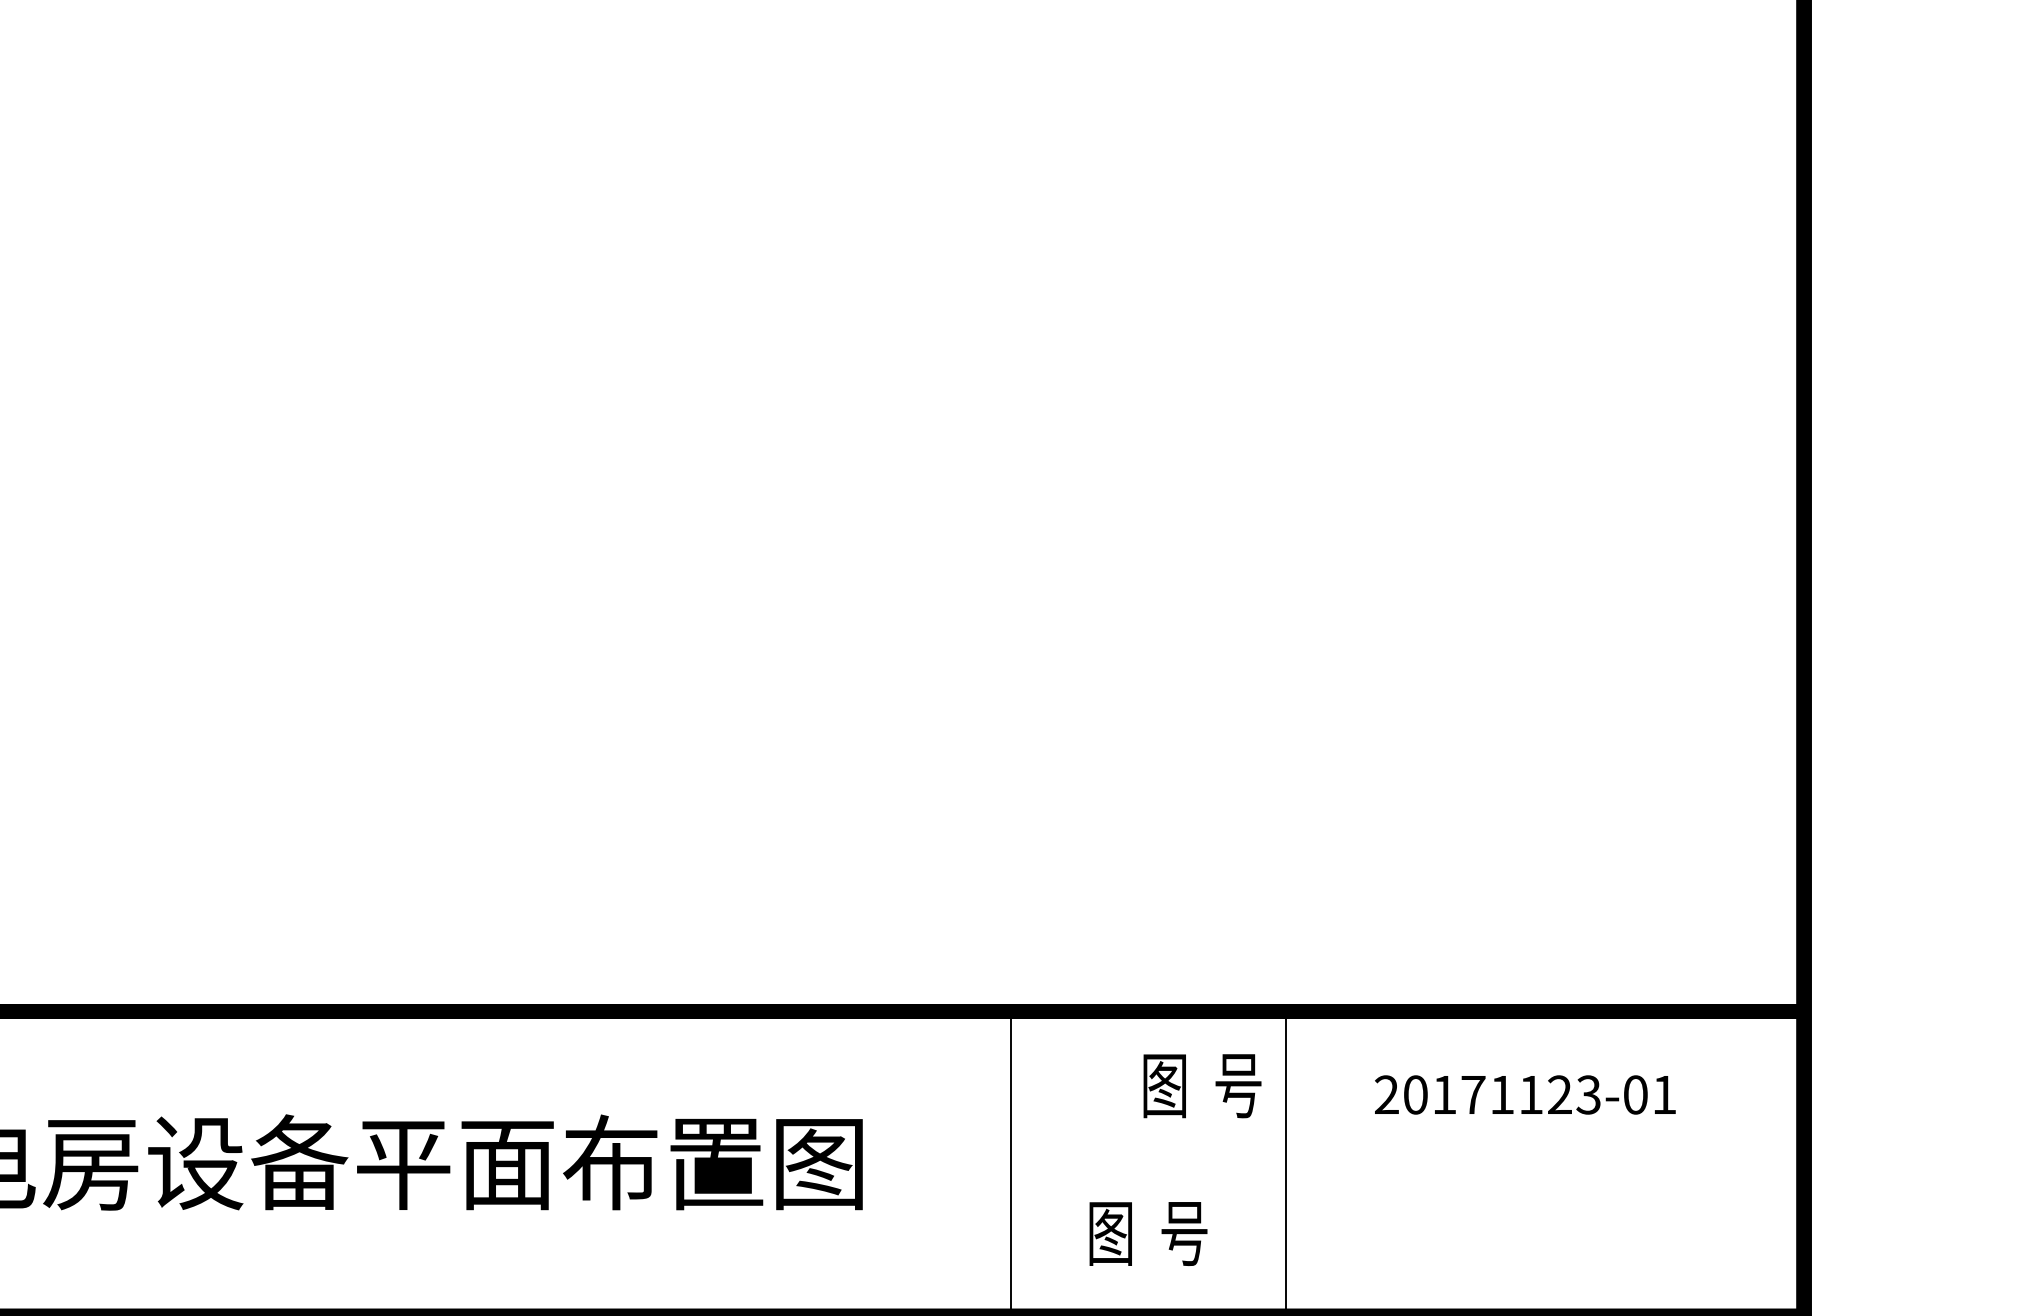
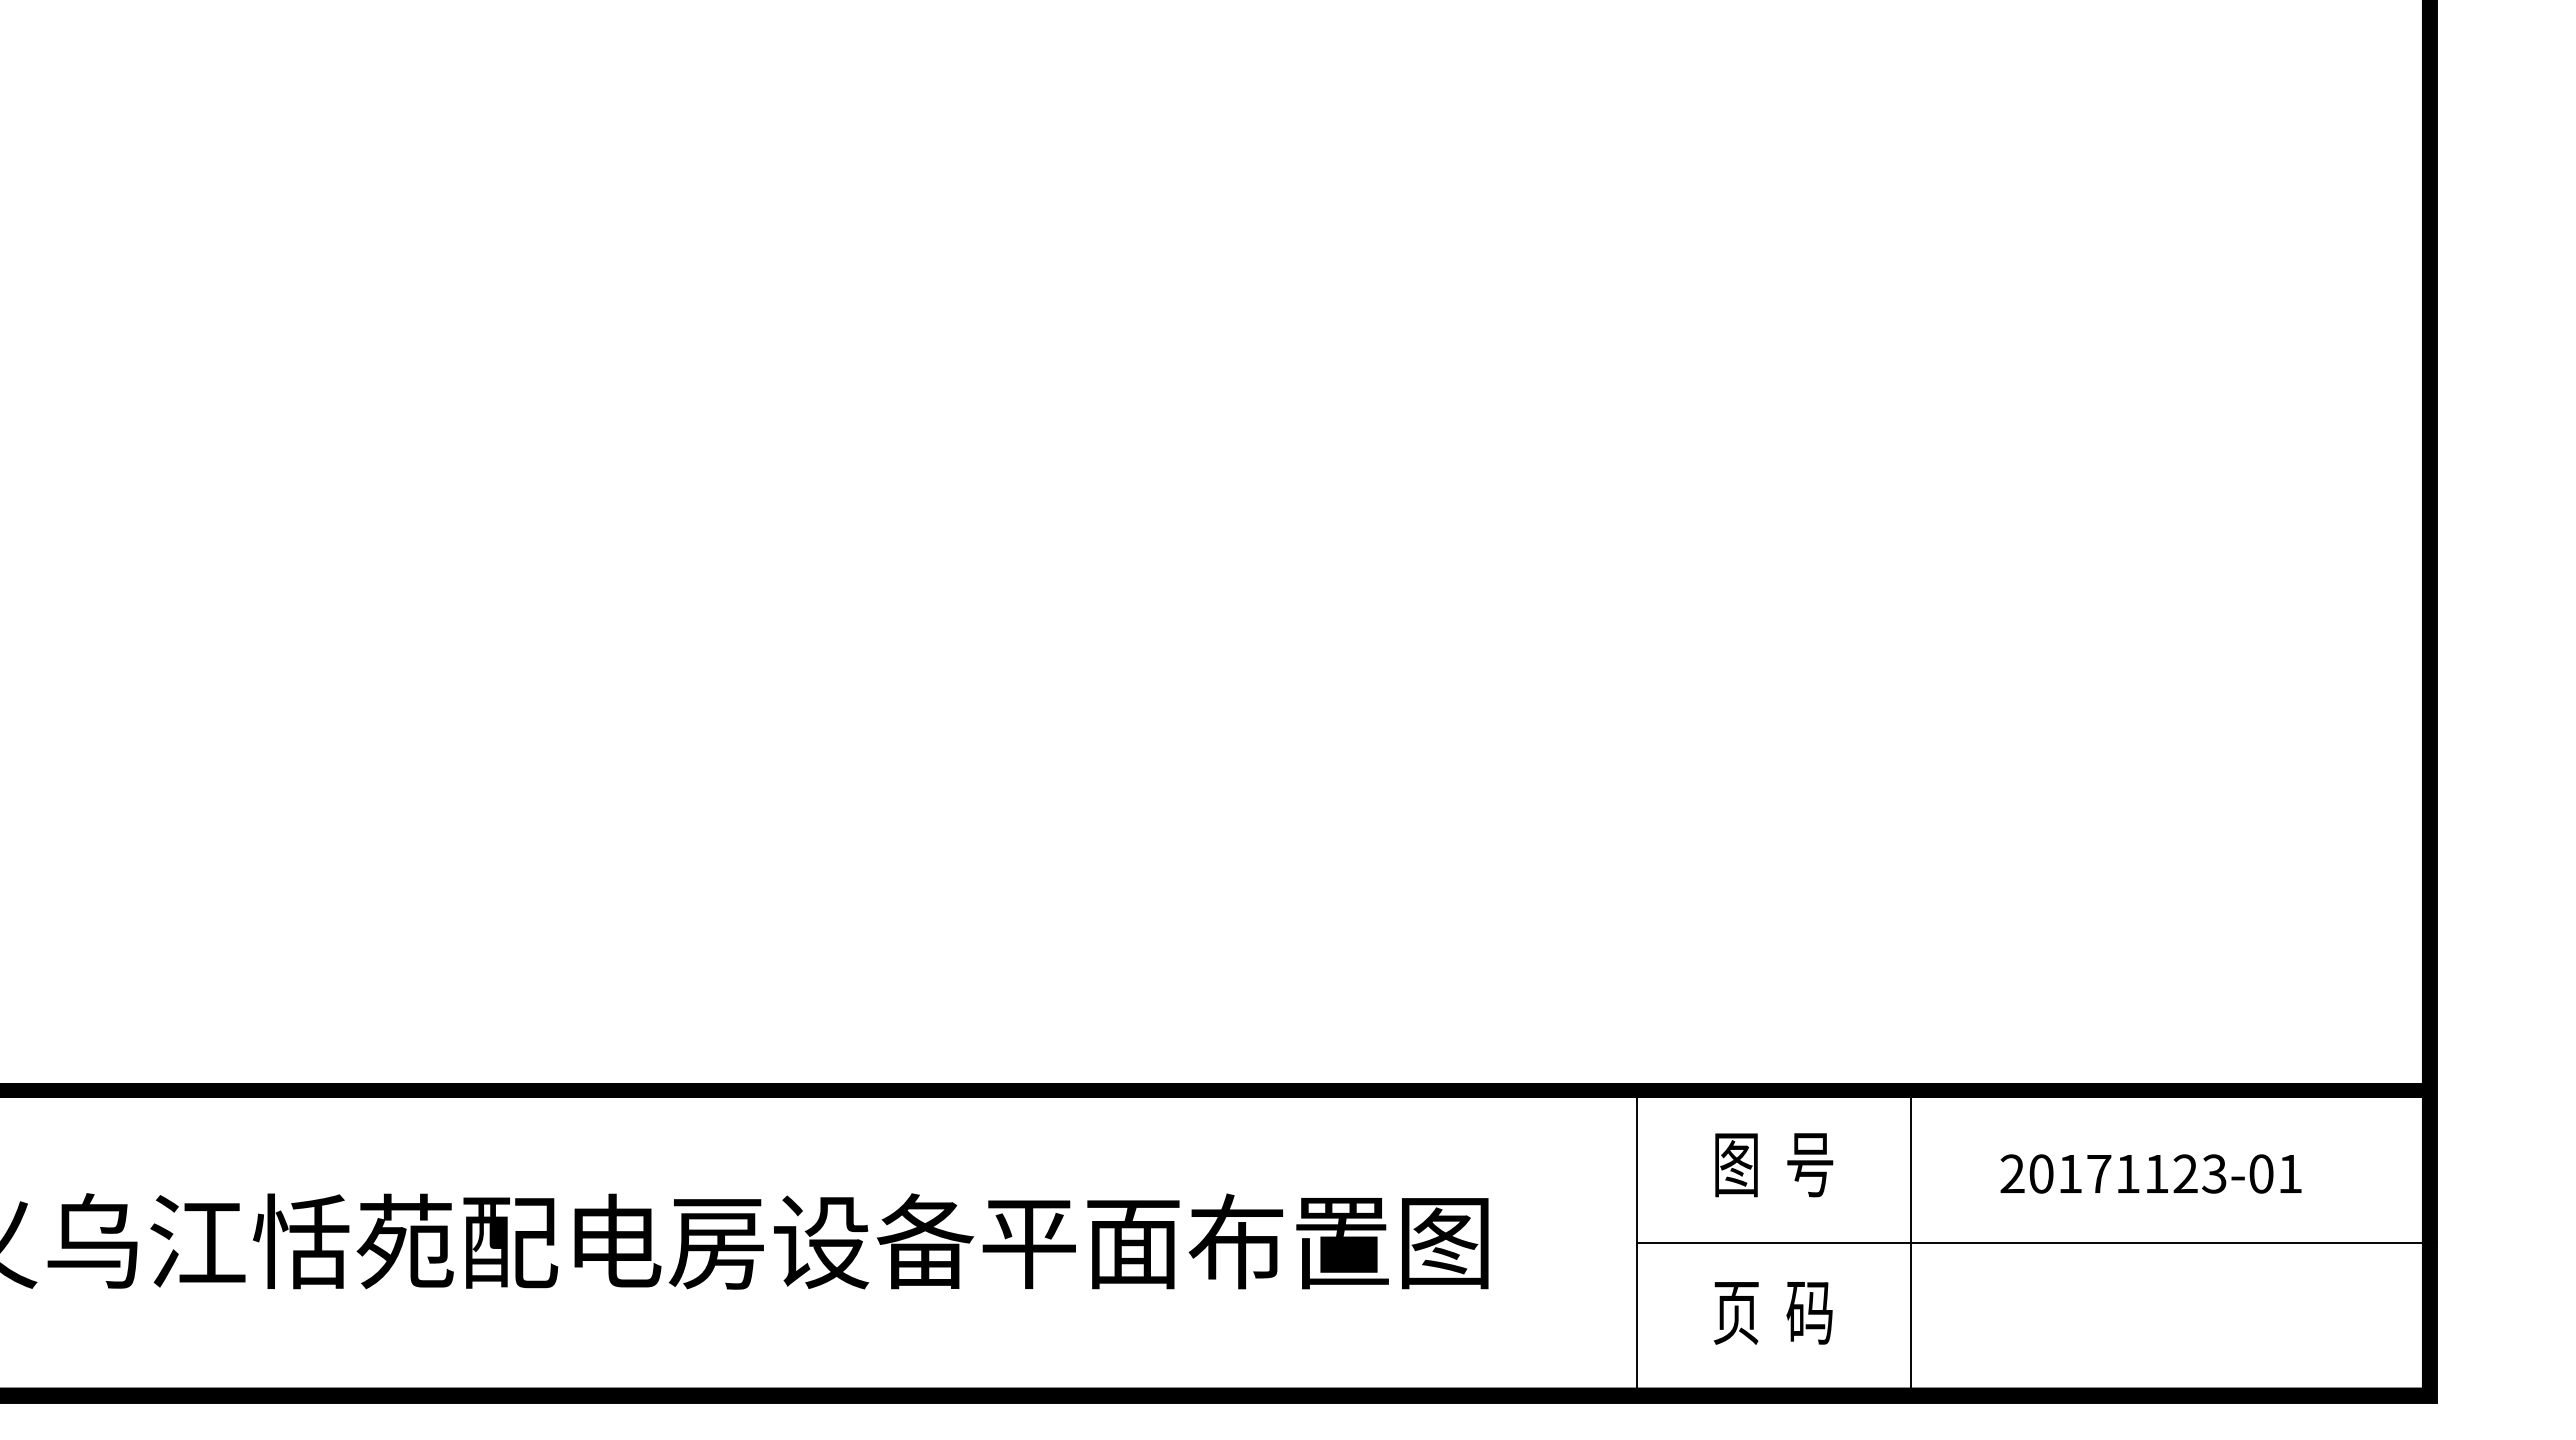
text: (1202, 1086) -> (1774, 1165), moved
line: (1411, 1163) -> (2037, 1242), added
text: (1147, 1234) -> (1773, 1313), 图  号 -> 页  码

